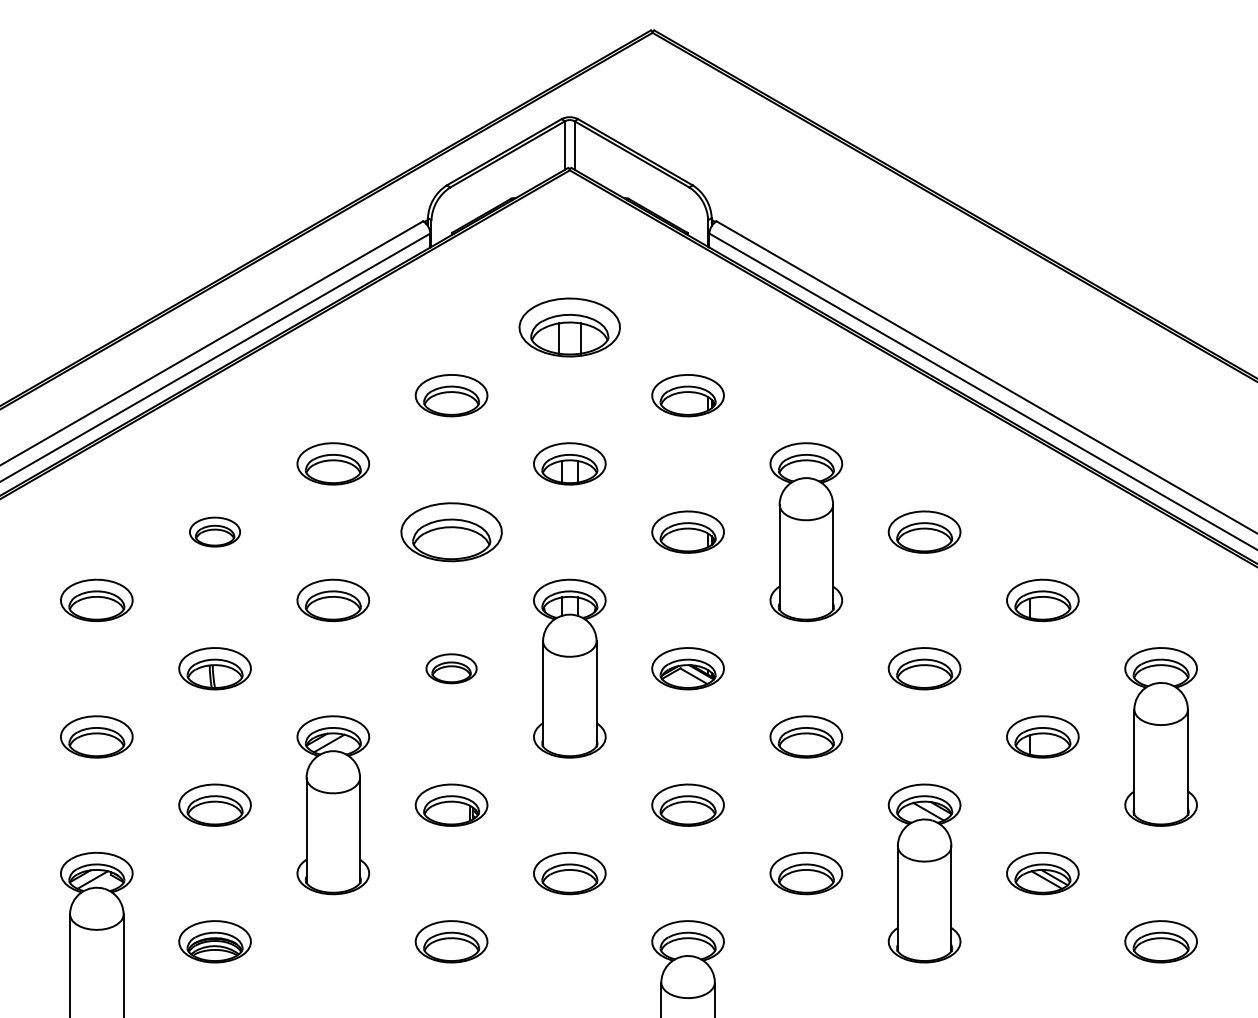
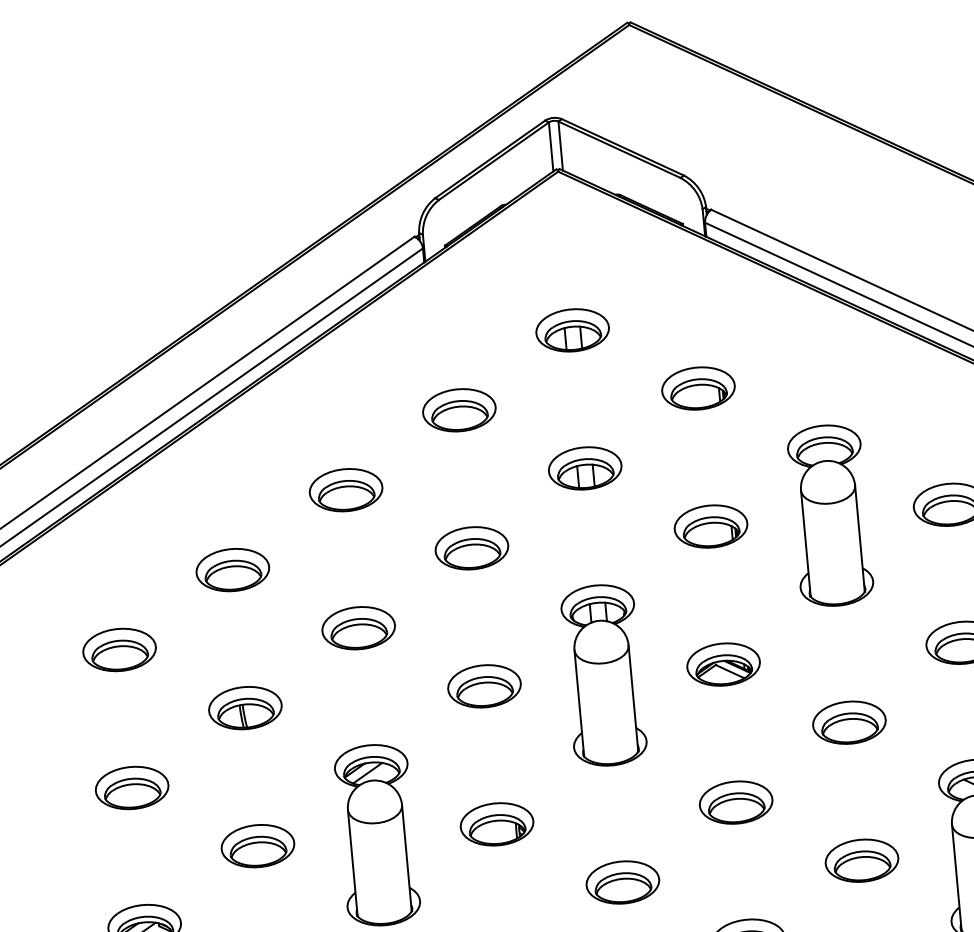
part: (569, 326) -> (572, 329), size x0.71
part: (214, 531) -> (232, 569), size x1.43
part: (451, 531) -> (471, 547), size x0.71
part: (451, 668) -> (484, 686), size x1.43

